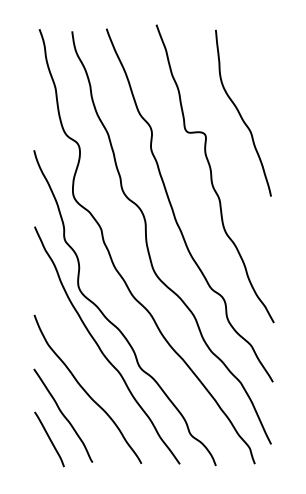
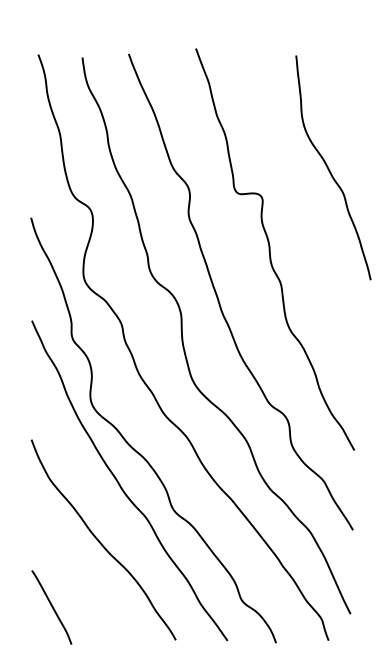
curve: (240, 113) -> (329, 168), moved
curve: (63, 415) -> (70, 575), removed

